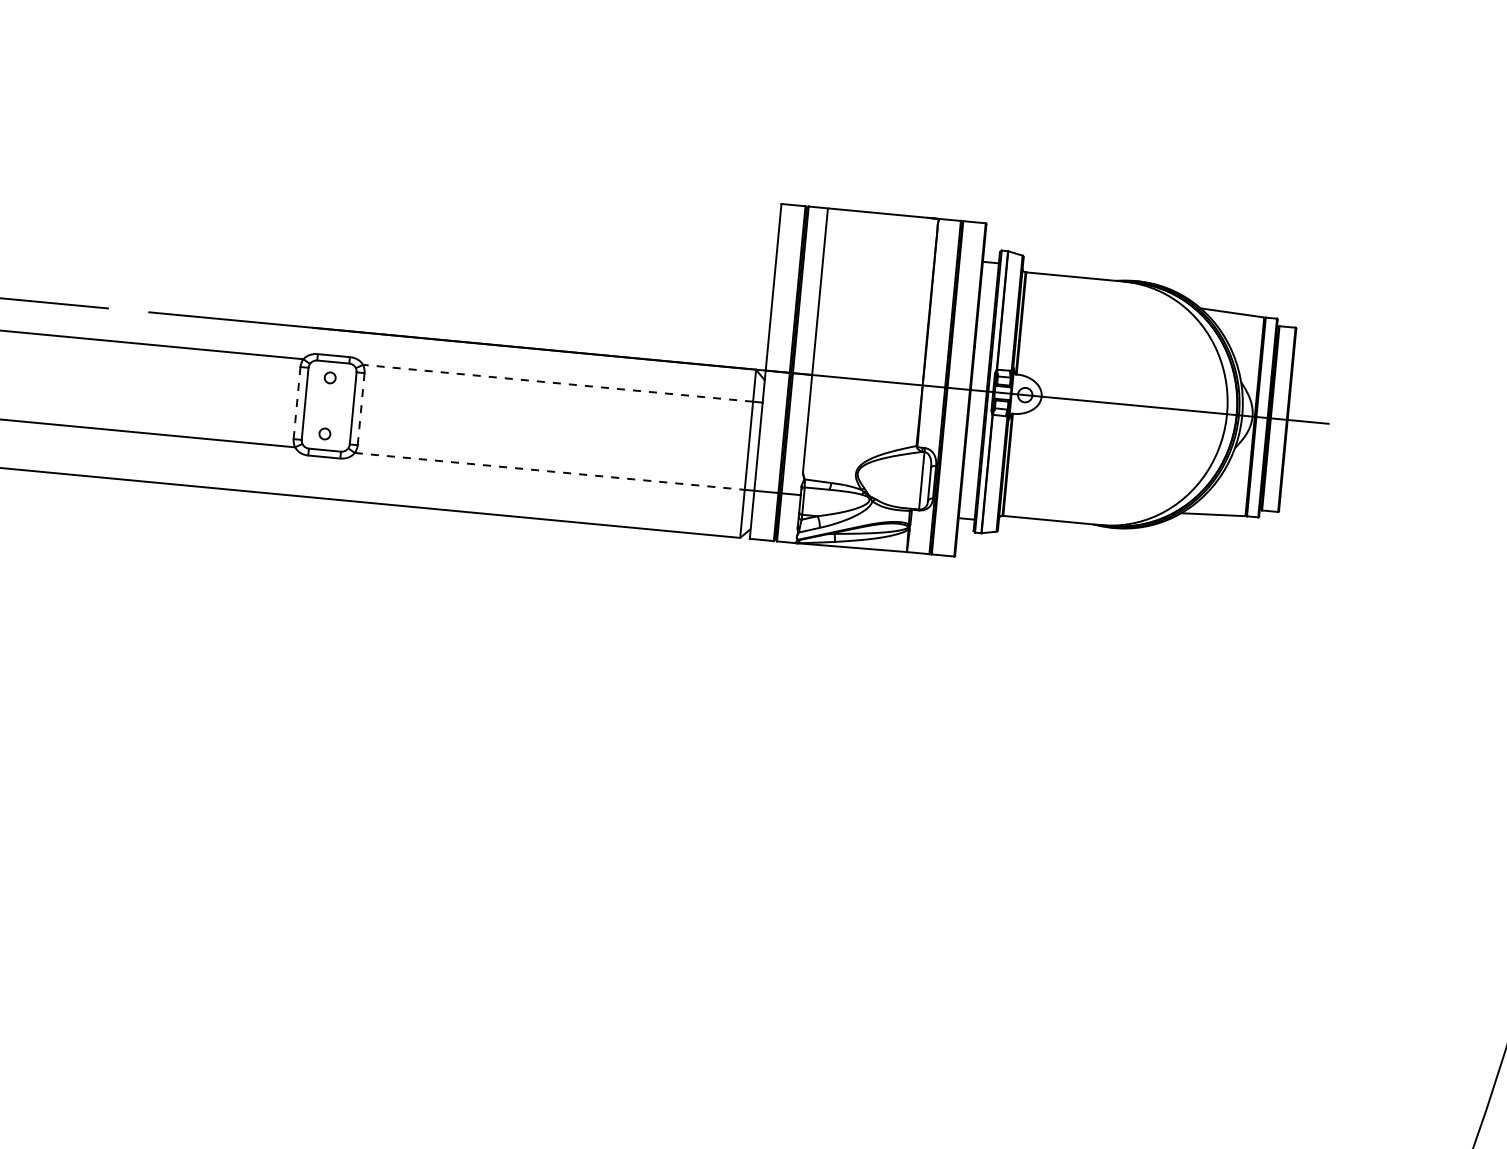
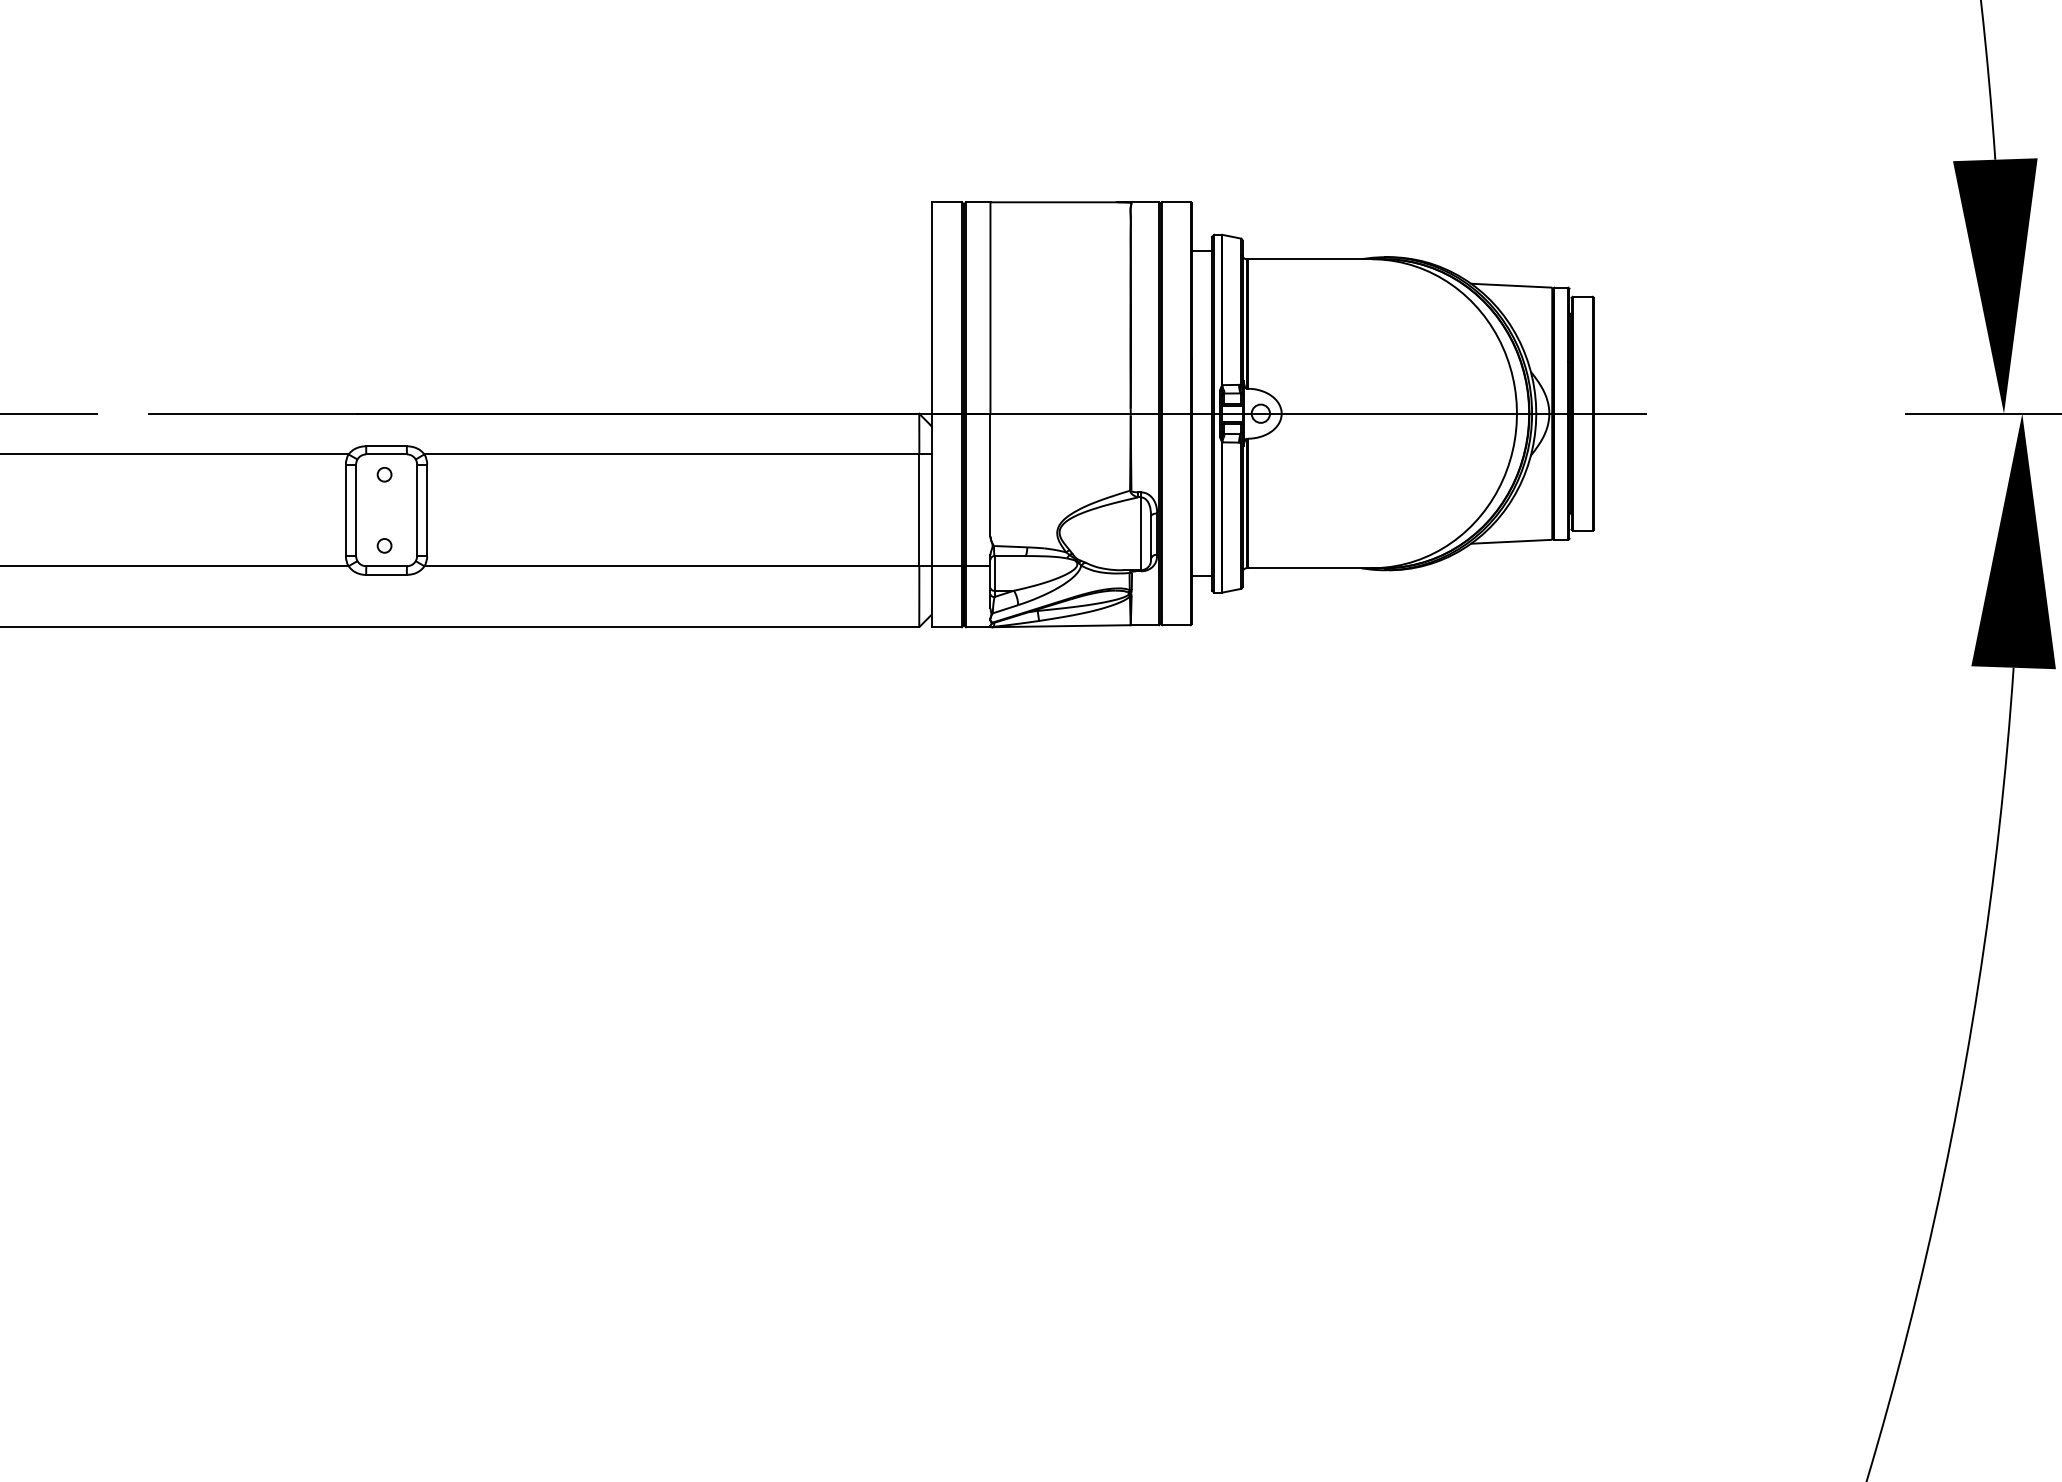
line: (557, 383) -> (671, 454), dashed -> solid
line: (296, 403) -> (345, 510), dashed -> solid
line: (361, 409) -> (427, 510), dashed -> solid
line: (550, 471) -> (672, 566), dashed -> solid

